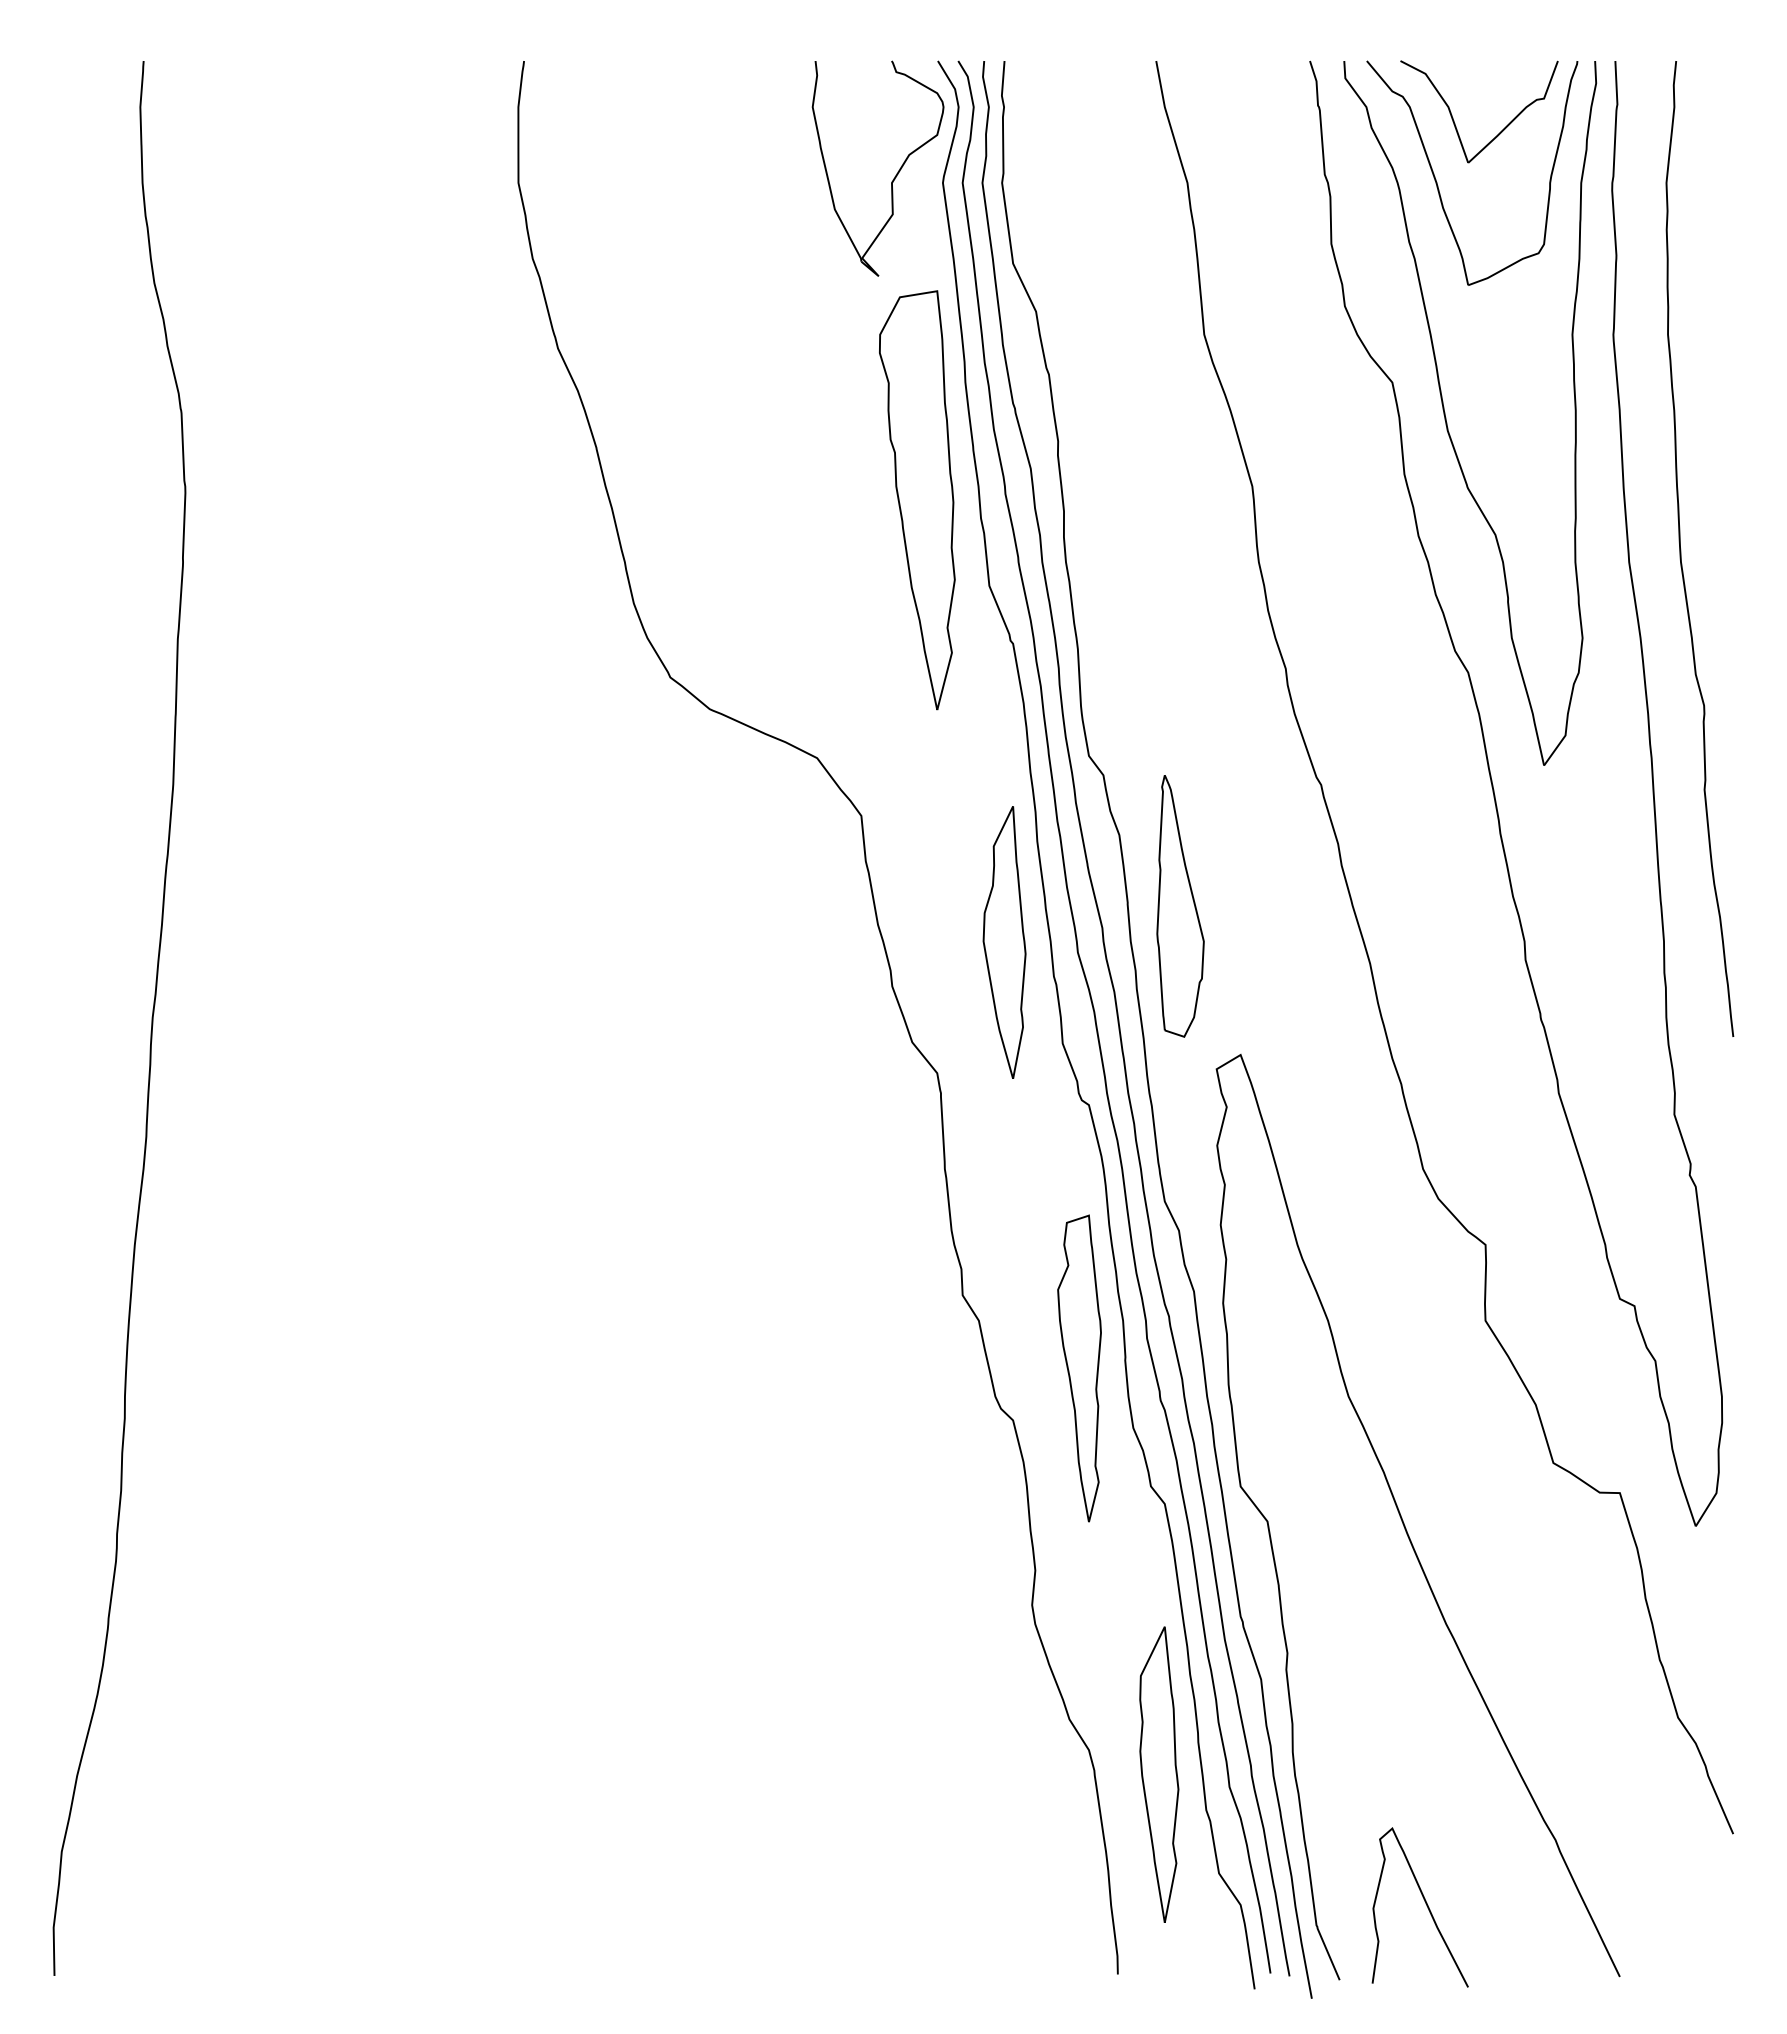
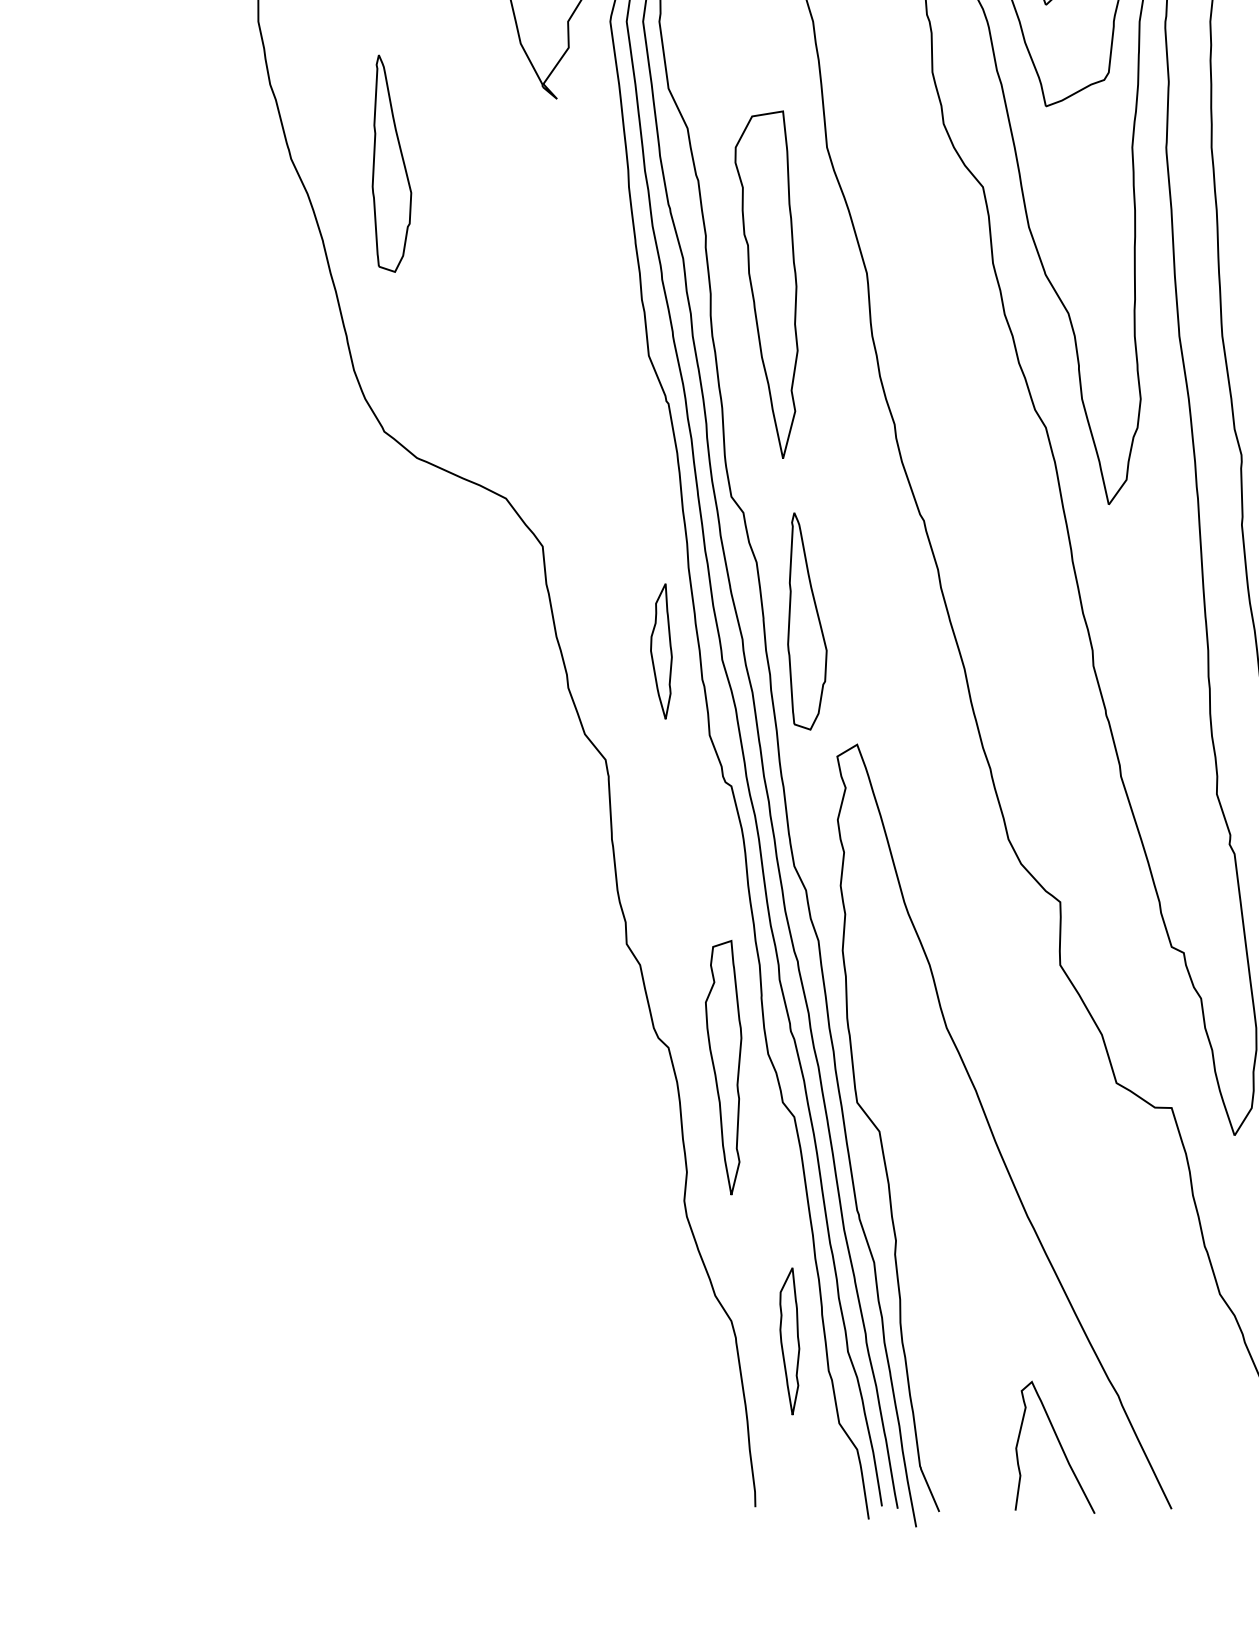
part: (679, 354) -> (391, 163), added
part: (917, 500) -> (766, 284), moved
part: (1004, 942) -> (661, 651), size x0.6
part: (1079, 1368) -> (723, 1067), moved
part: (1159, 1774) -> (789, 1341), size x0.6
curve: (1426, 1906) -> (1060, 1446), moved

